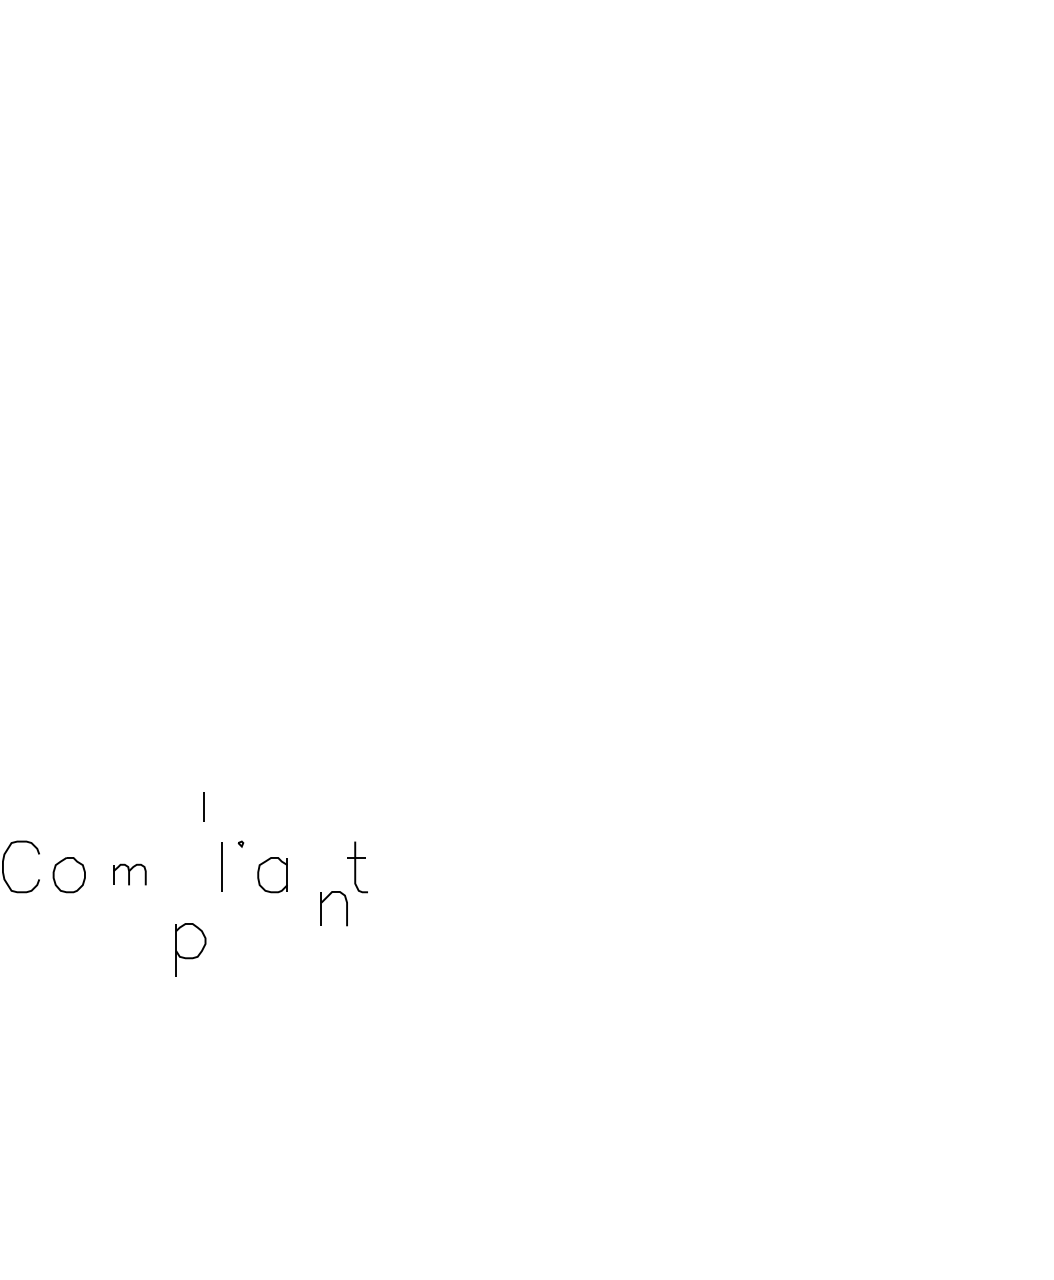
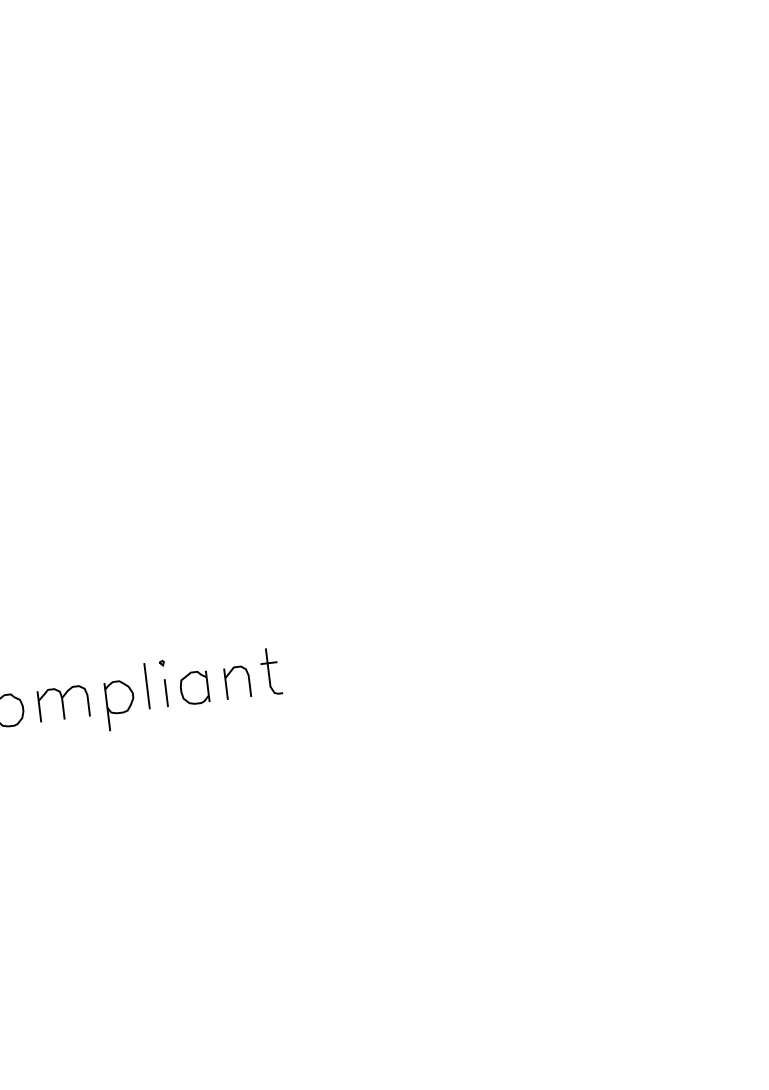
line: (203, 806) -> (166, 692), moved
part: (129, 874) -> (63, 703), size x1.67
part: (325, 900) -> (228, 675), moved
part: (190, 949) -> (120, 704), moved

